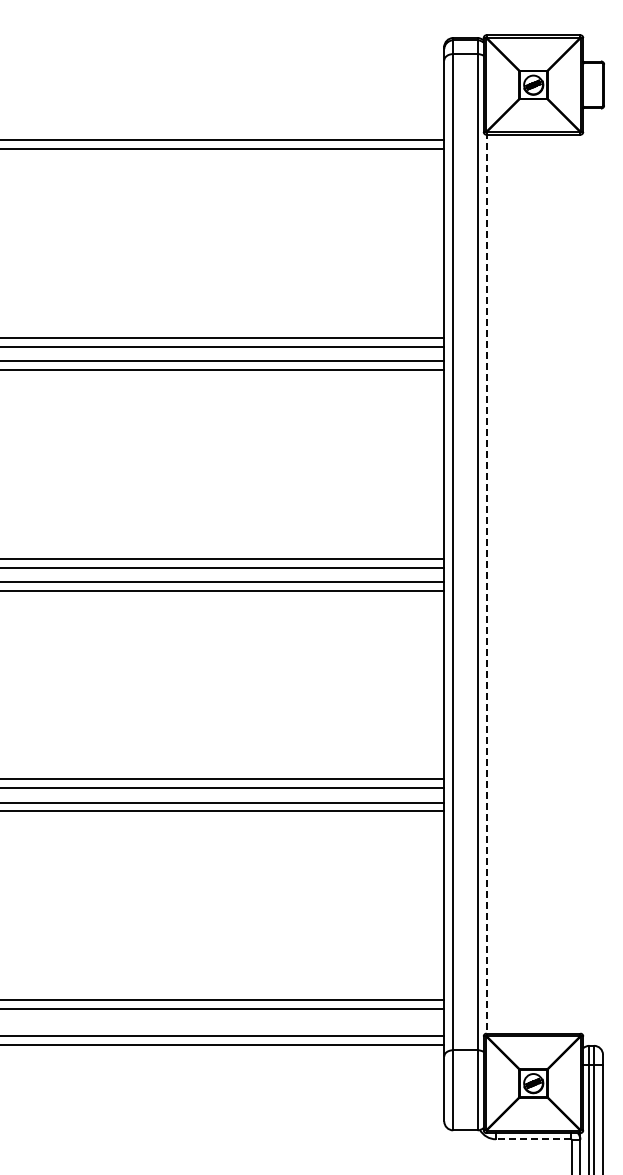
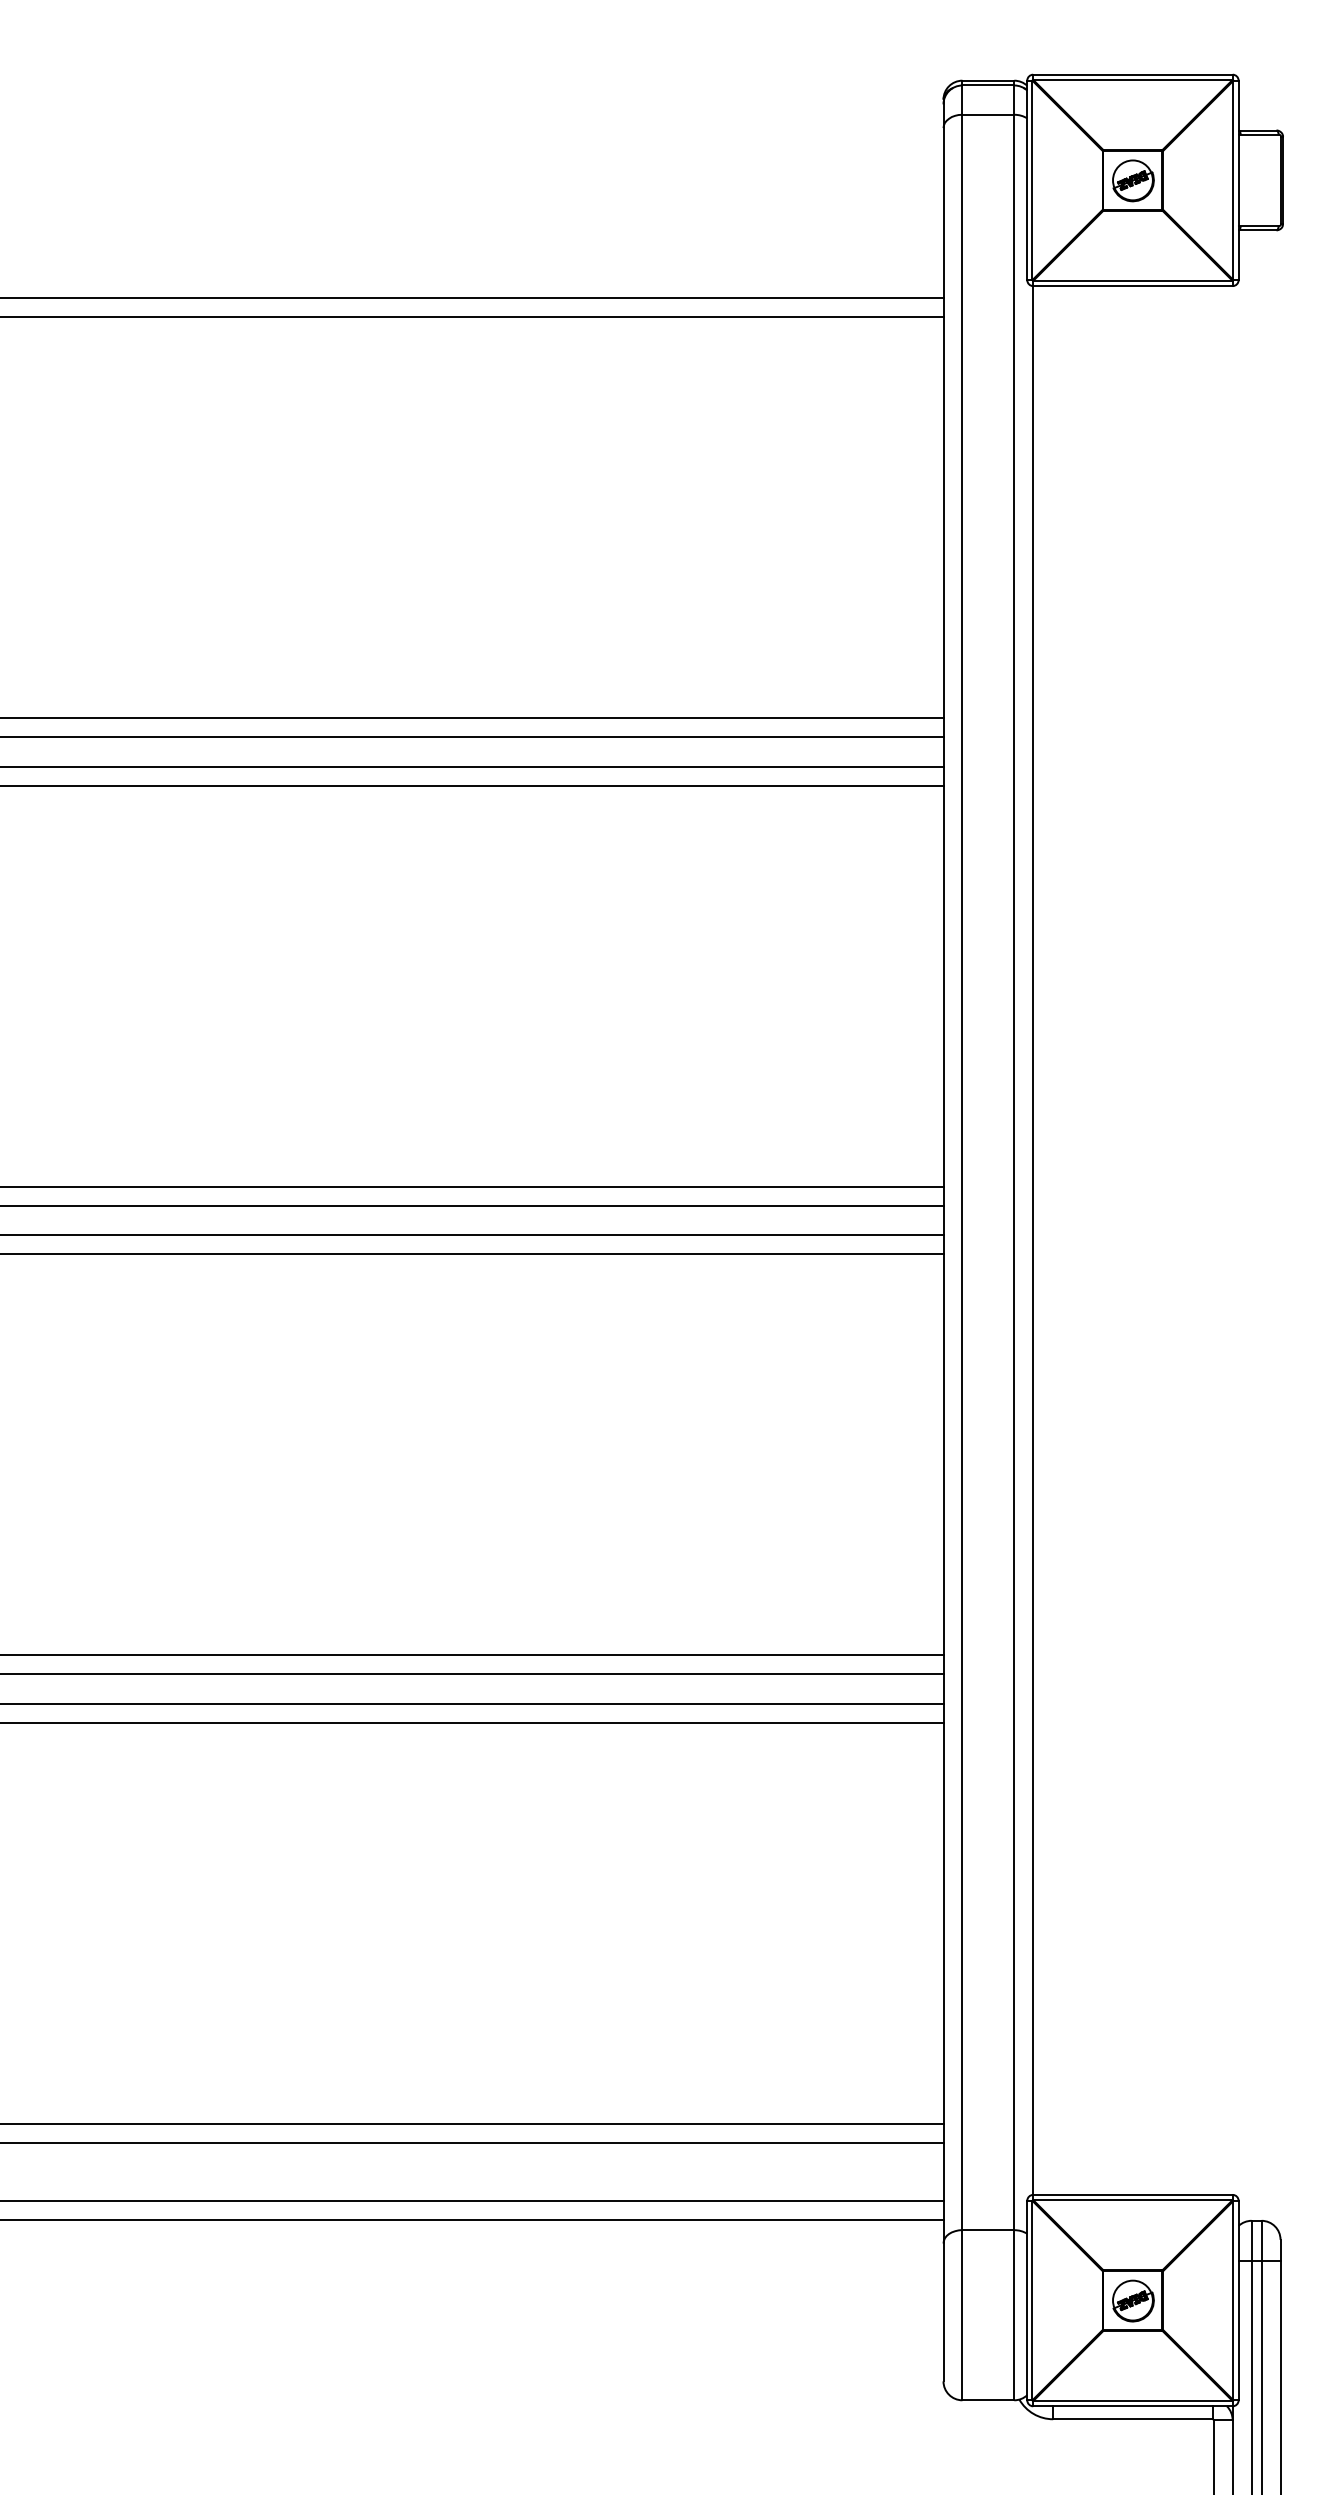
line: (486, 584) -> (1033, 1241), dashed -> solid
line: (533, 1139) -> (1132, 2419), dashed -> solid

